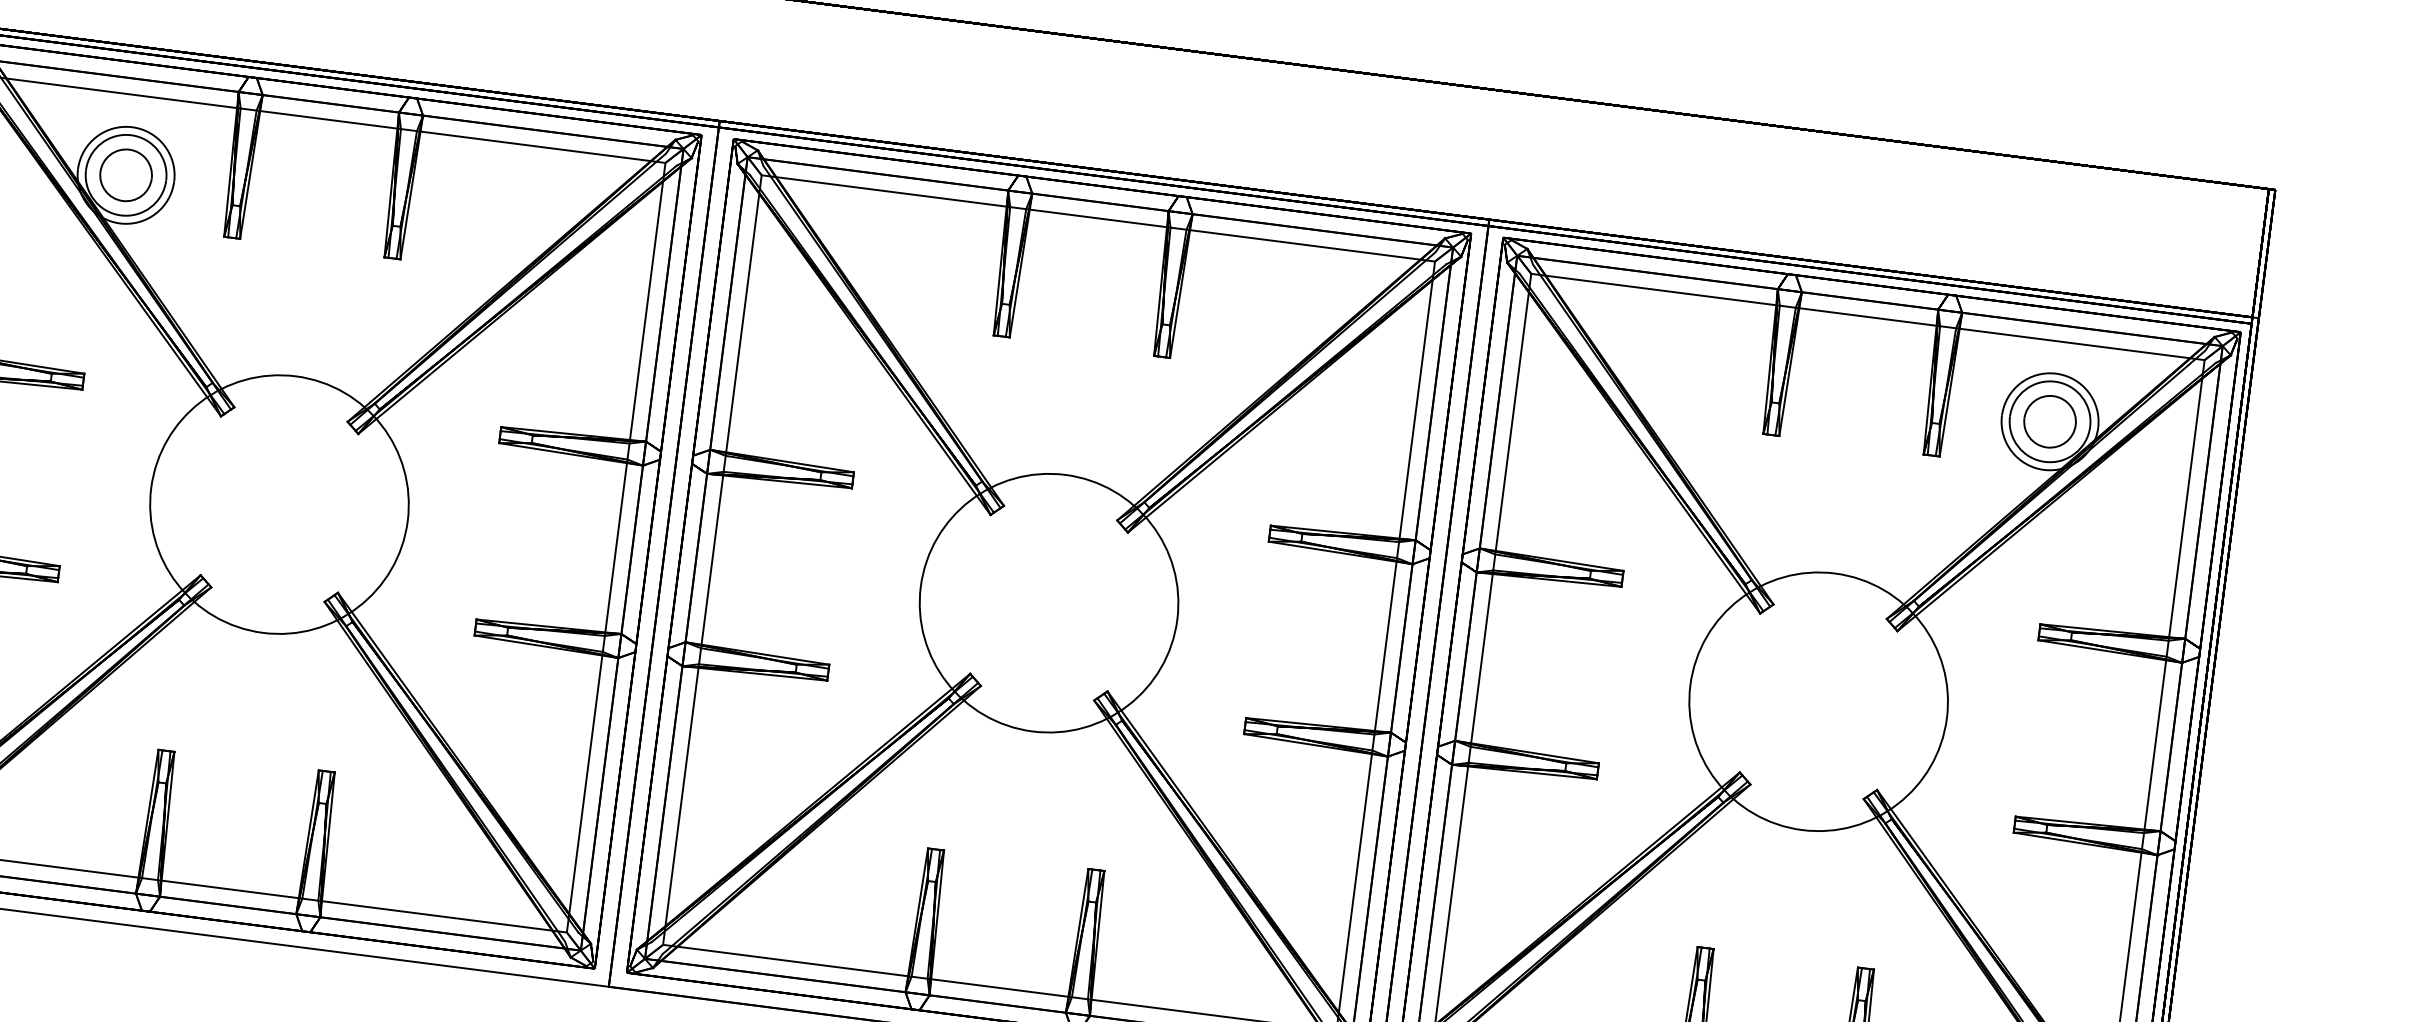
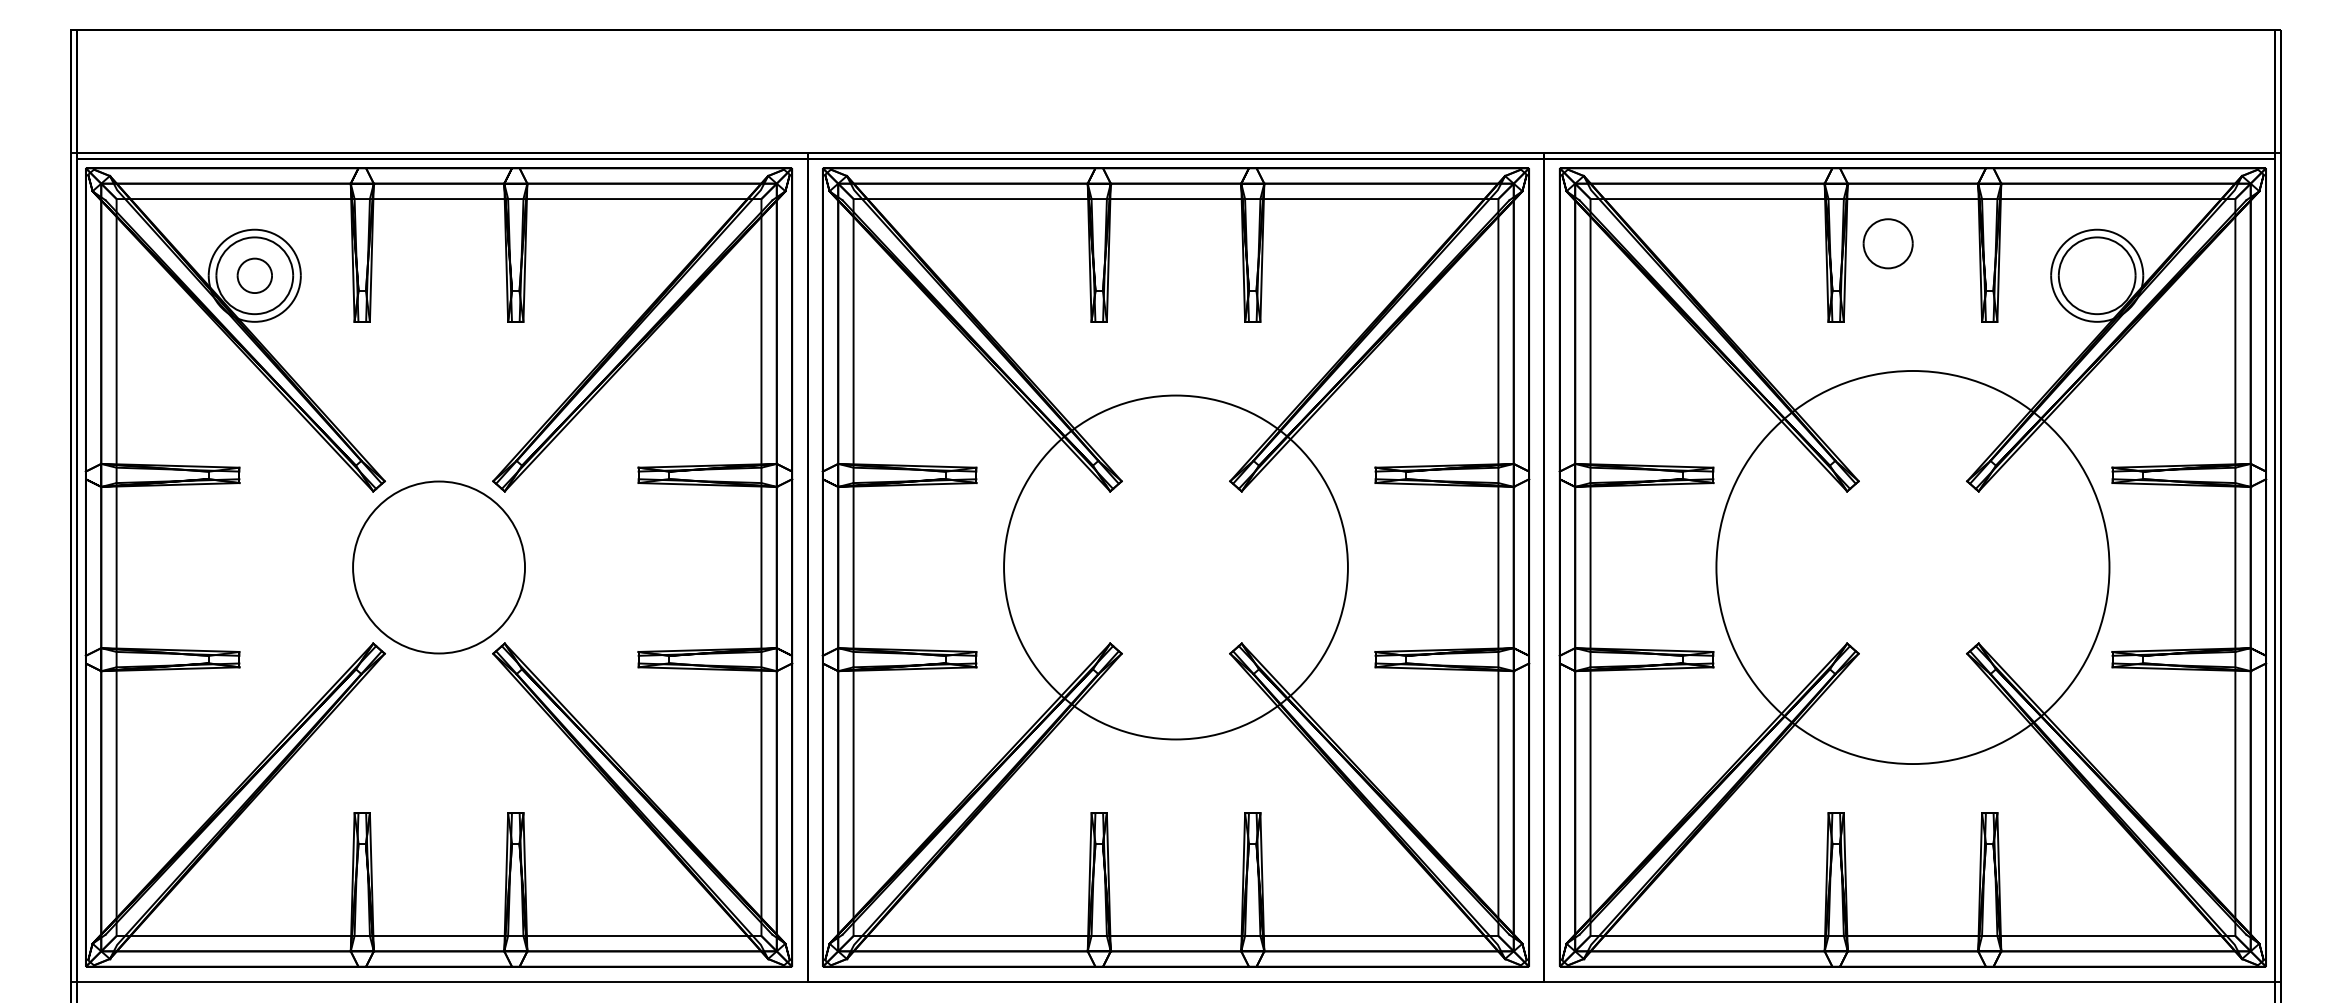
part: (125, 174) -> (254, 275), size x0.7
part: (2049, 421) -> (1887, 243), moved
circle: (278, 504) -> (438, 567), size x0.7
circle: (1048, 603) -> (1175, 567), size x1.4
circle: (1818, 701) -> (1912, 567), size x1.6

